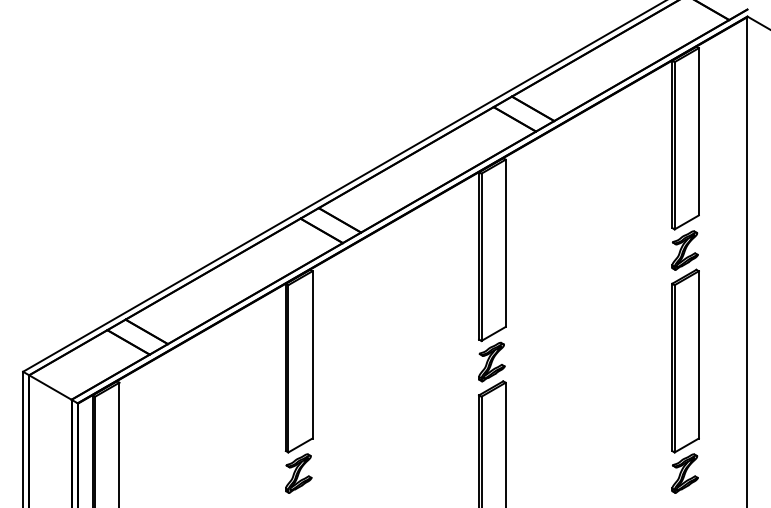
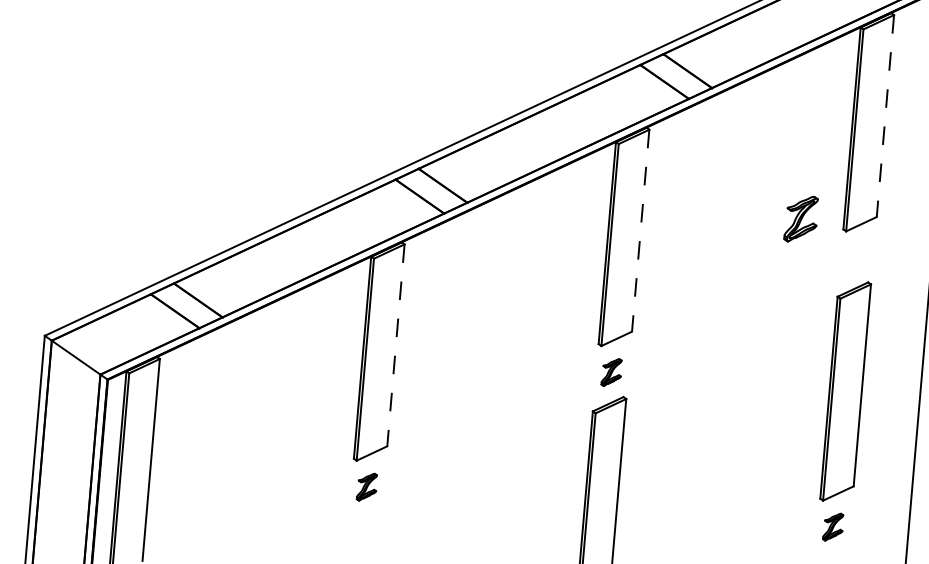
line: (698, 131) -> (885, 115), solid -> dashed
line: (505, 243) -> (640, 230), solid -> dashed
part: (684, 250) -> (800, 219), moved
line: (312, 354) -> (395, 344), solid -> dashed
part: (491, 361) -> (611, 371), size x0.6
part: (298, 473) -> (366, 487), size x0.6
part: (684, 473) -> (832, 527), size x0.6

